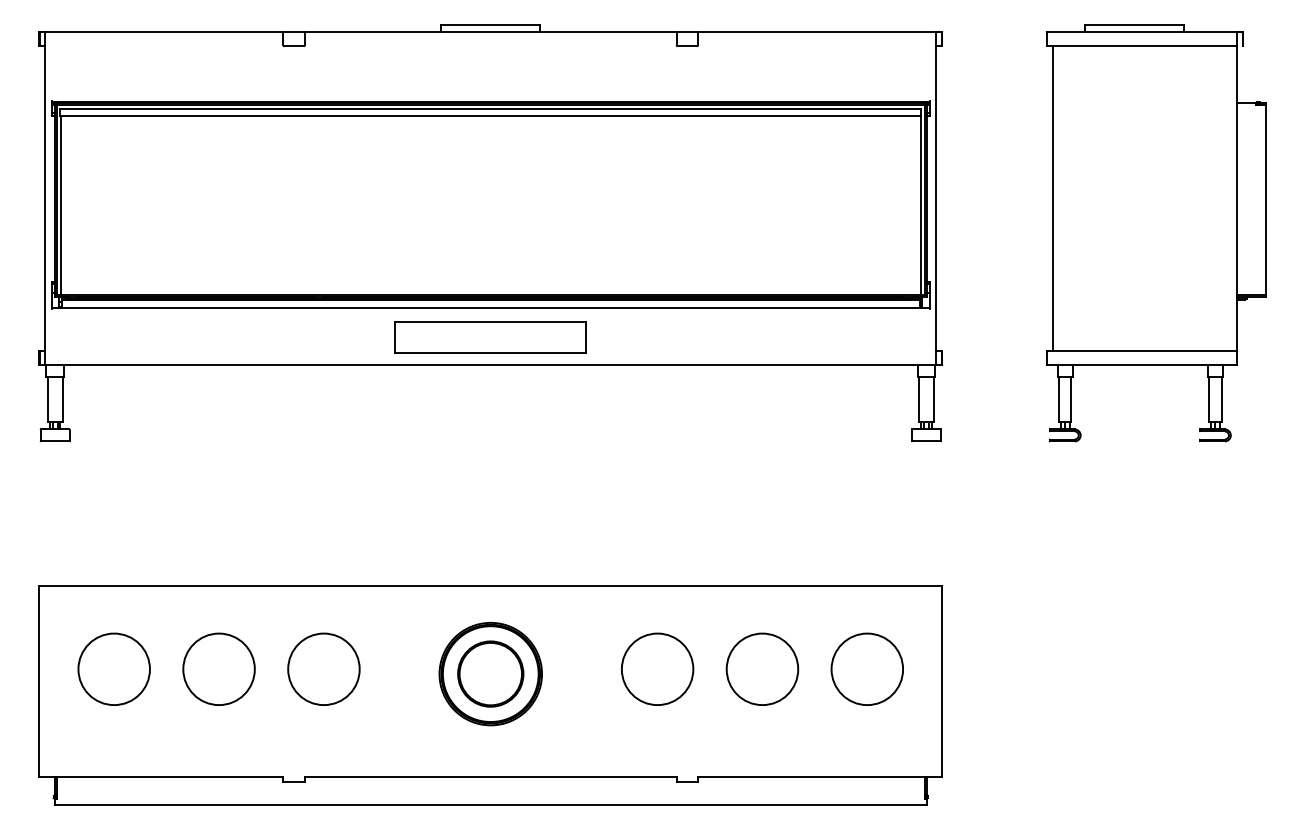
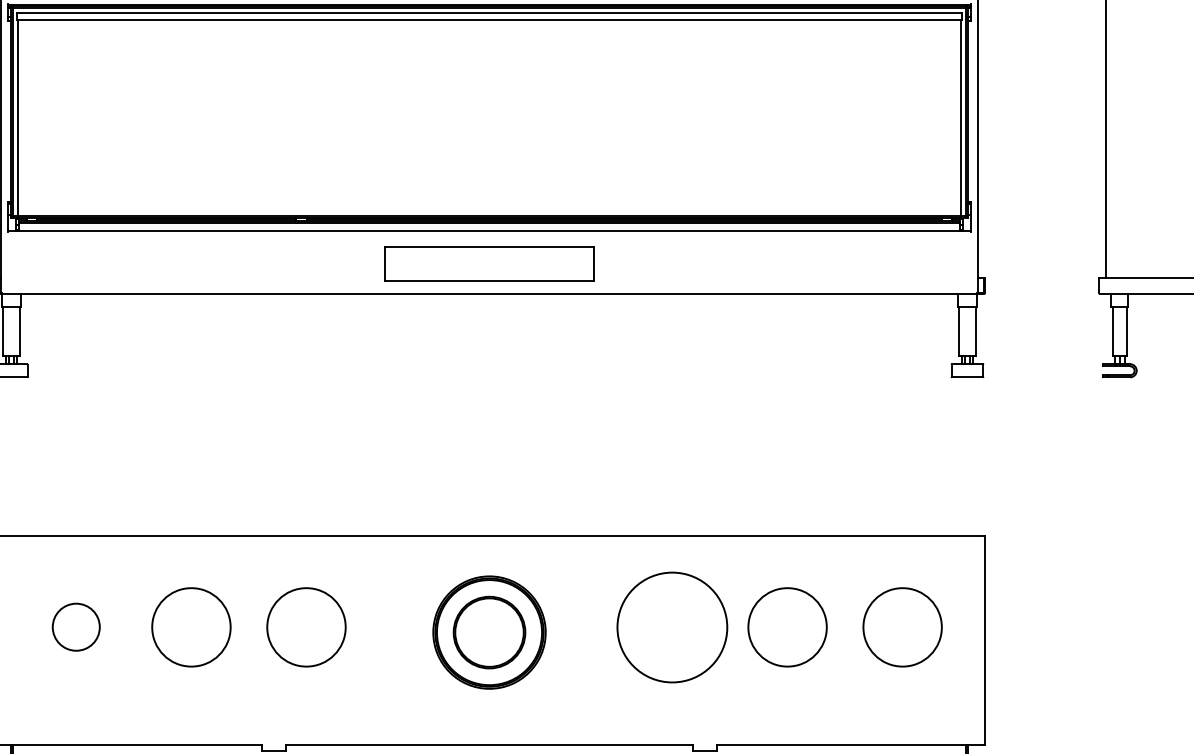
circle: (113, 668) -> (75, 626), size x0.6
circle: (657, 668) -> (672, 626), size x1.4

